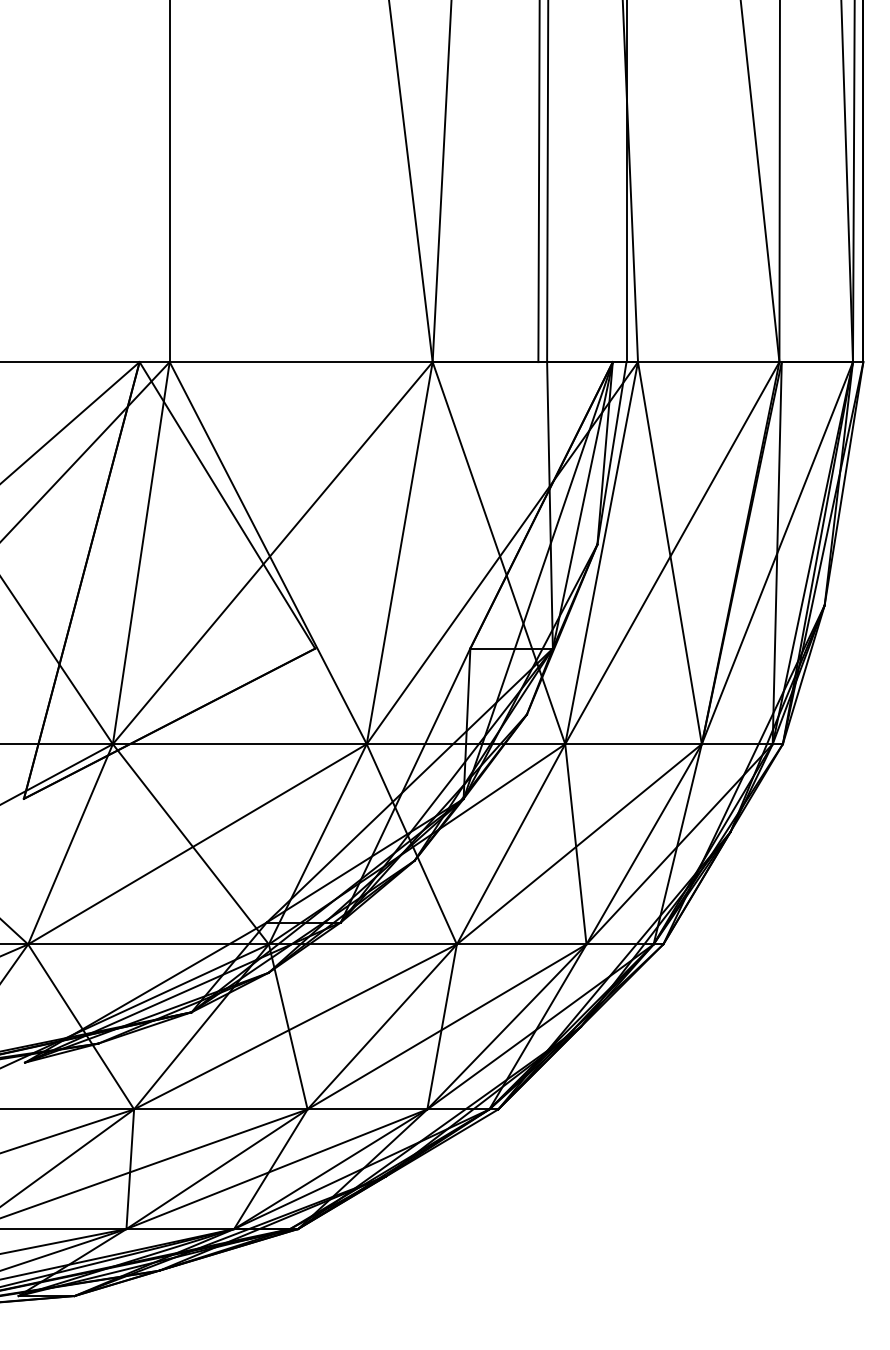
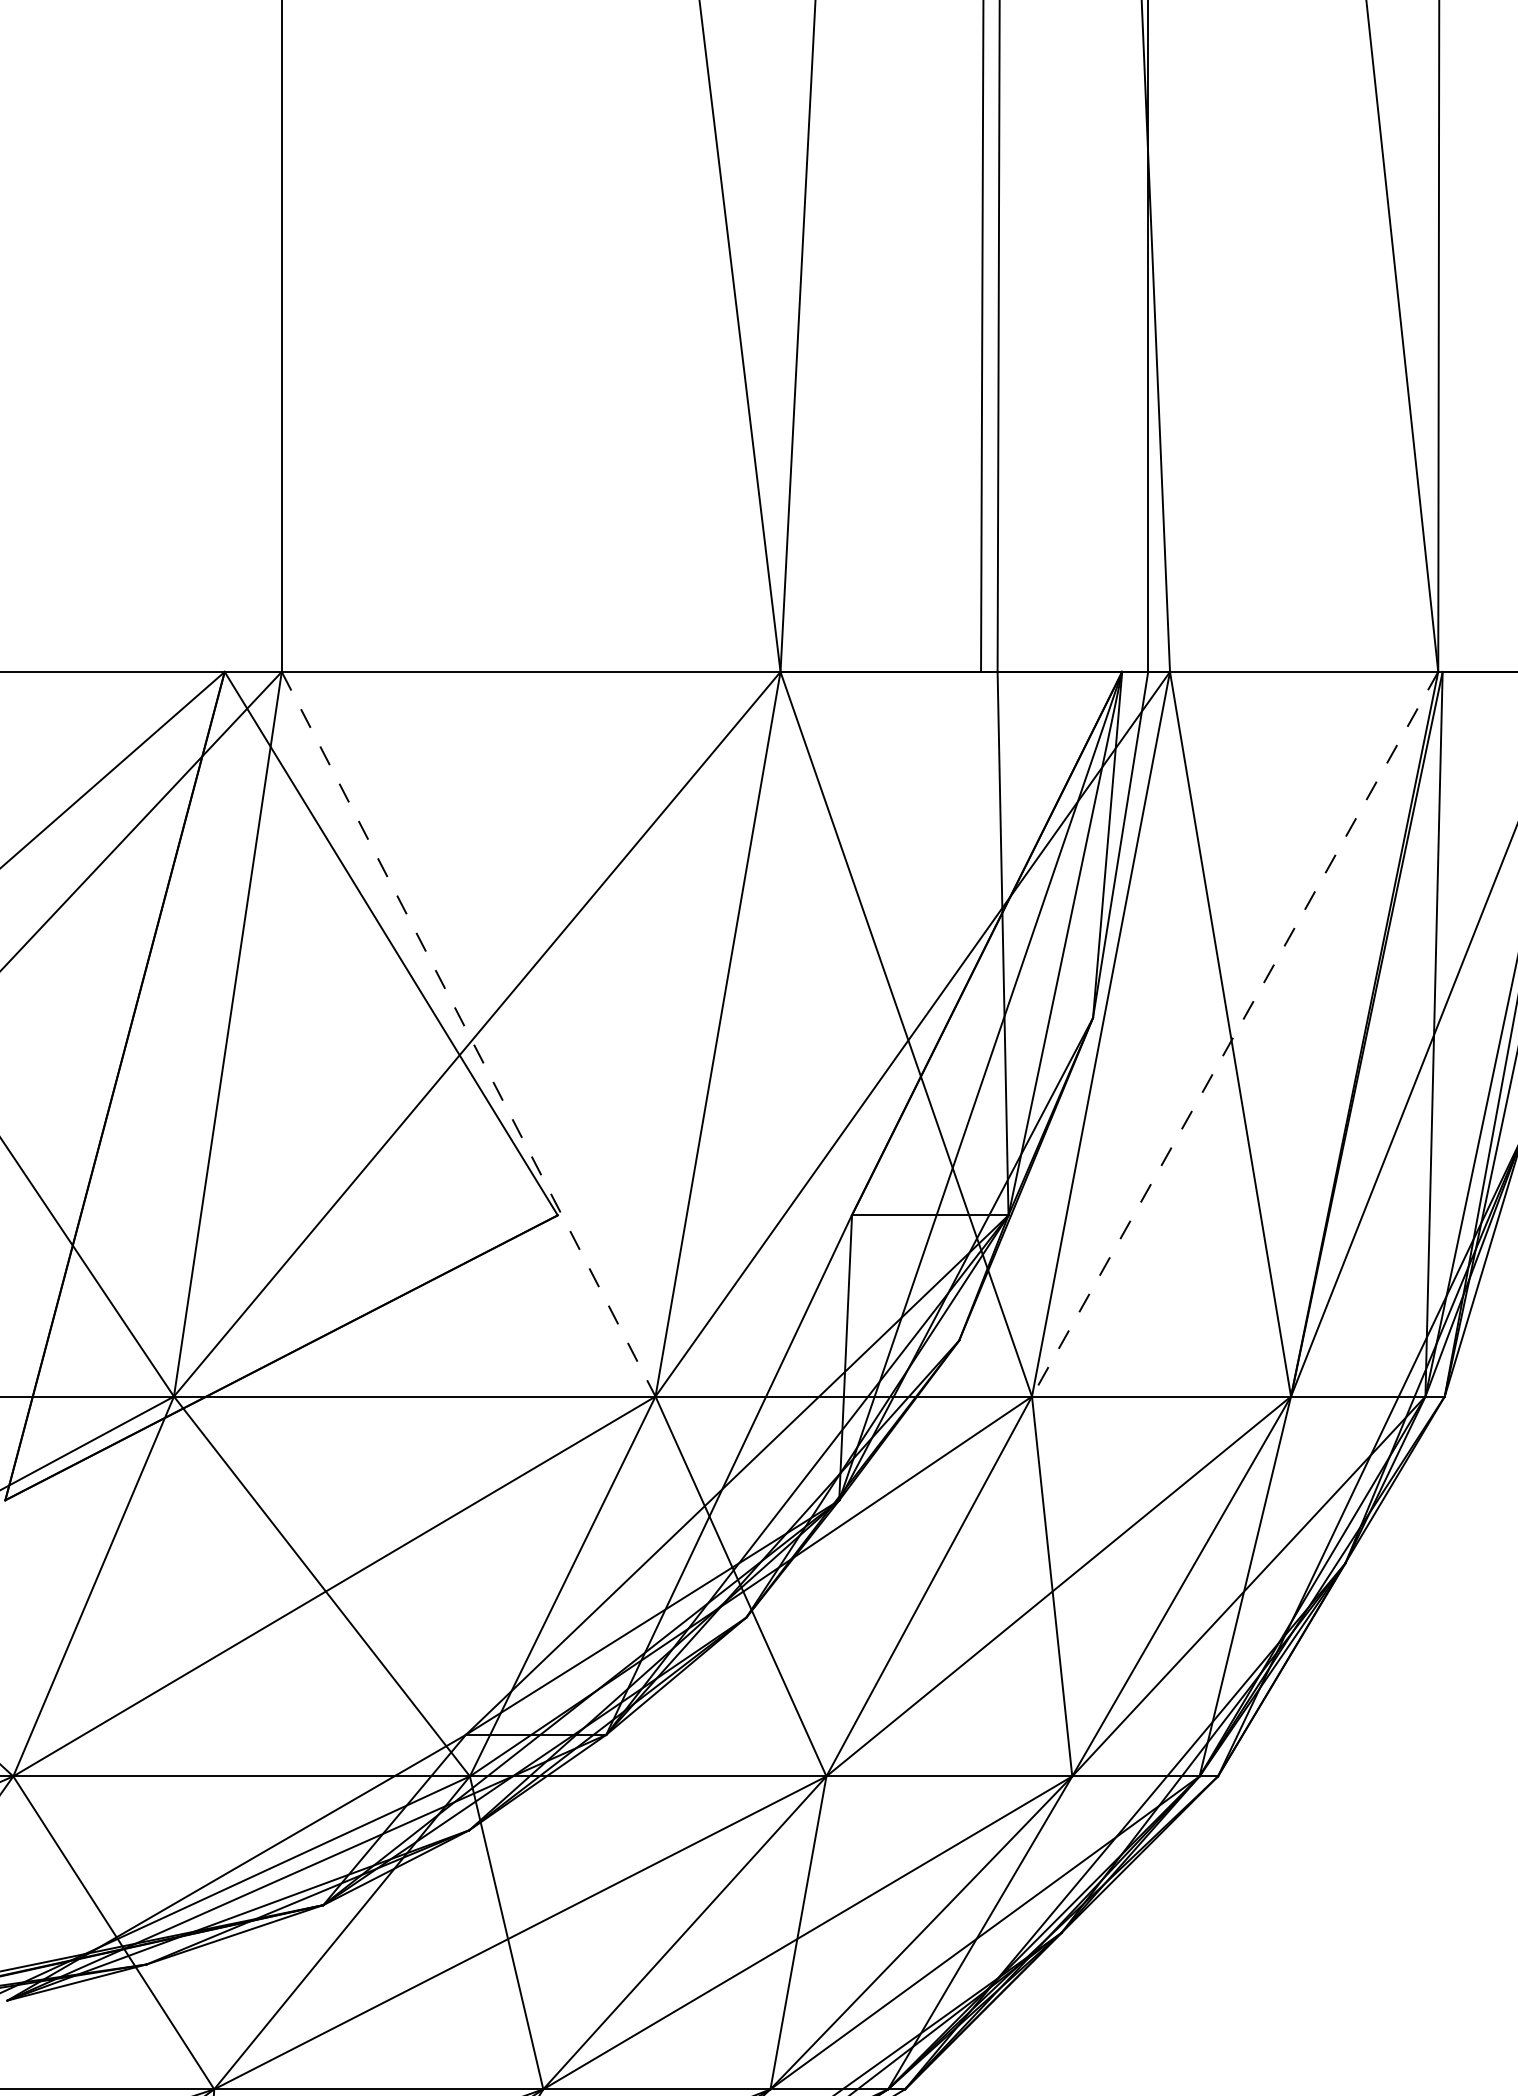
line: (268, 553) -> (469, 1034), solid -> dashed
line: (672, 553) -> (1235, 1034), solid -> dashed

